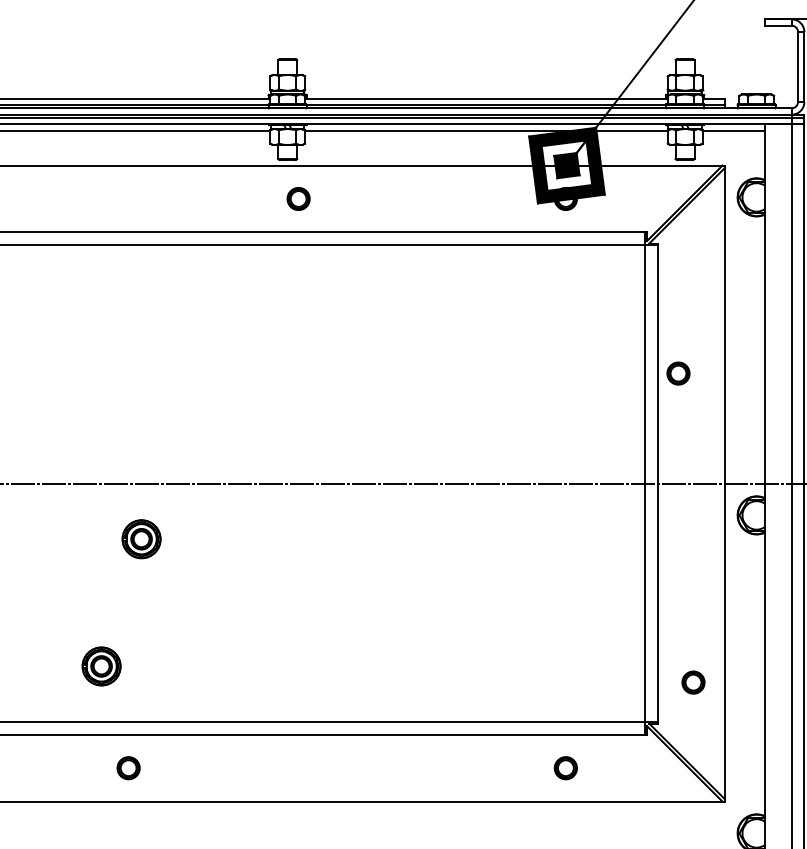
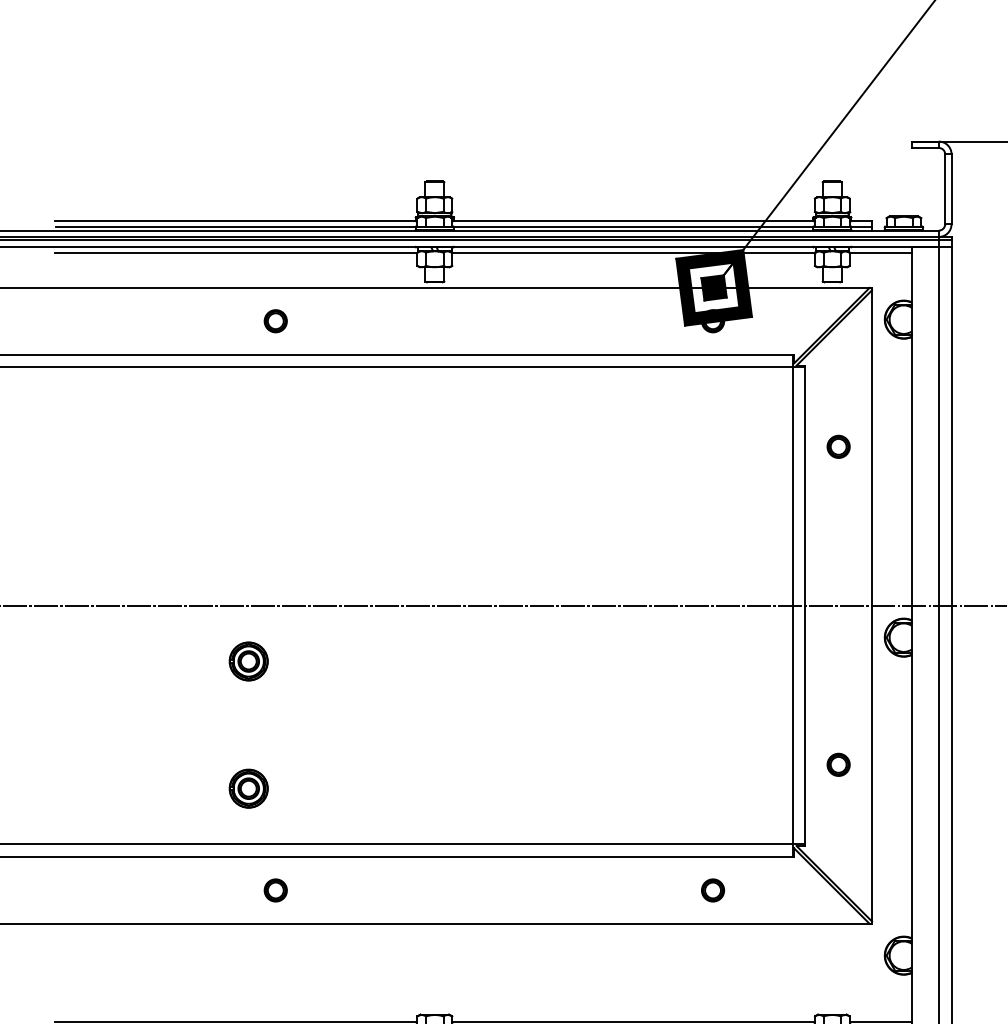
part: (298, 199) -> (275, 321), moved
part: (678, 373) -> (838, 446), moved
part: (141, 539) -> (248, 661), moved
part: (693, 682) -> (838, 764), moved

